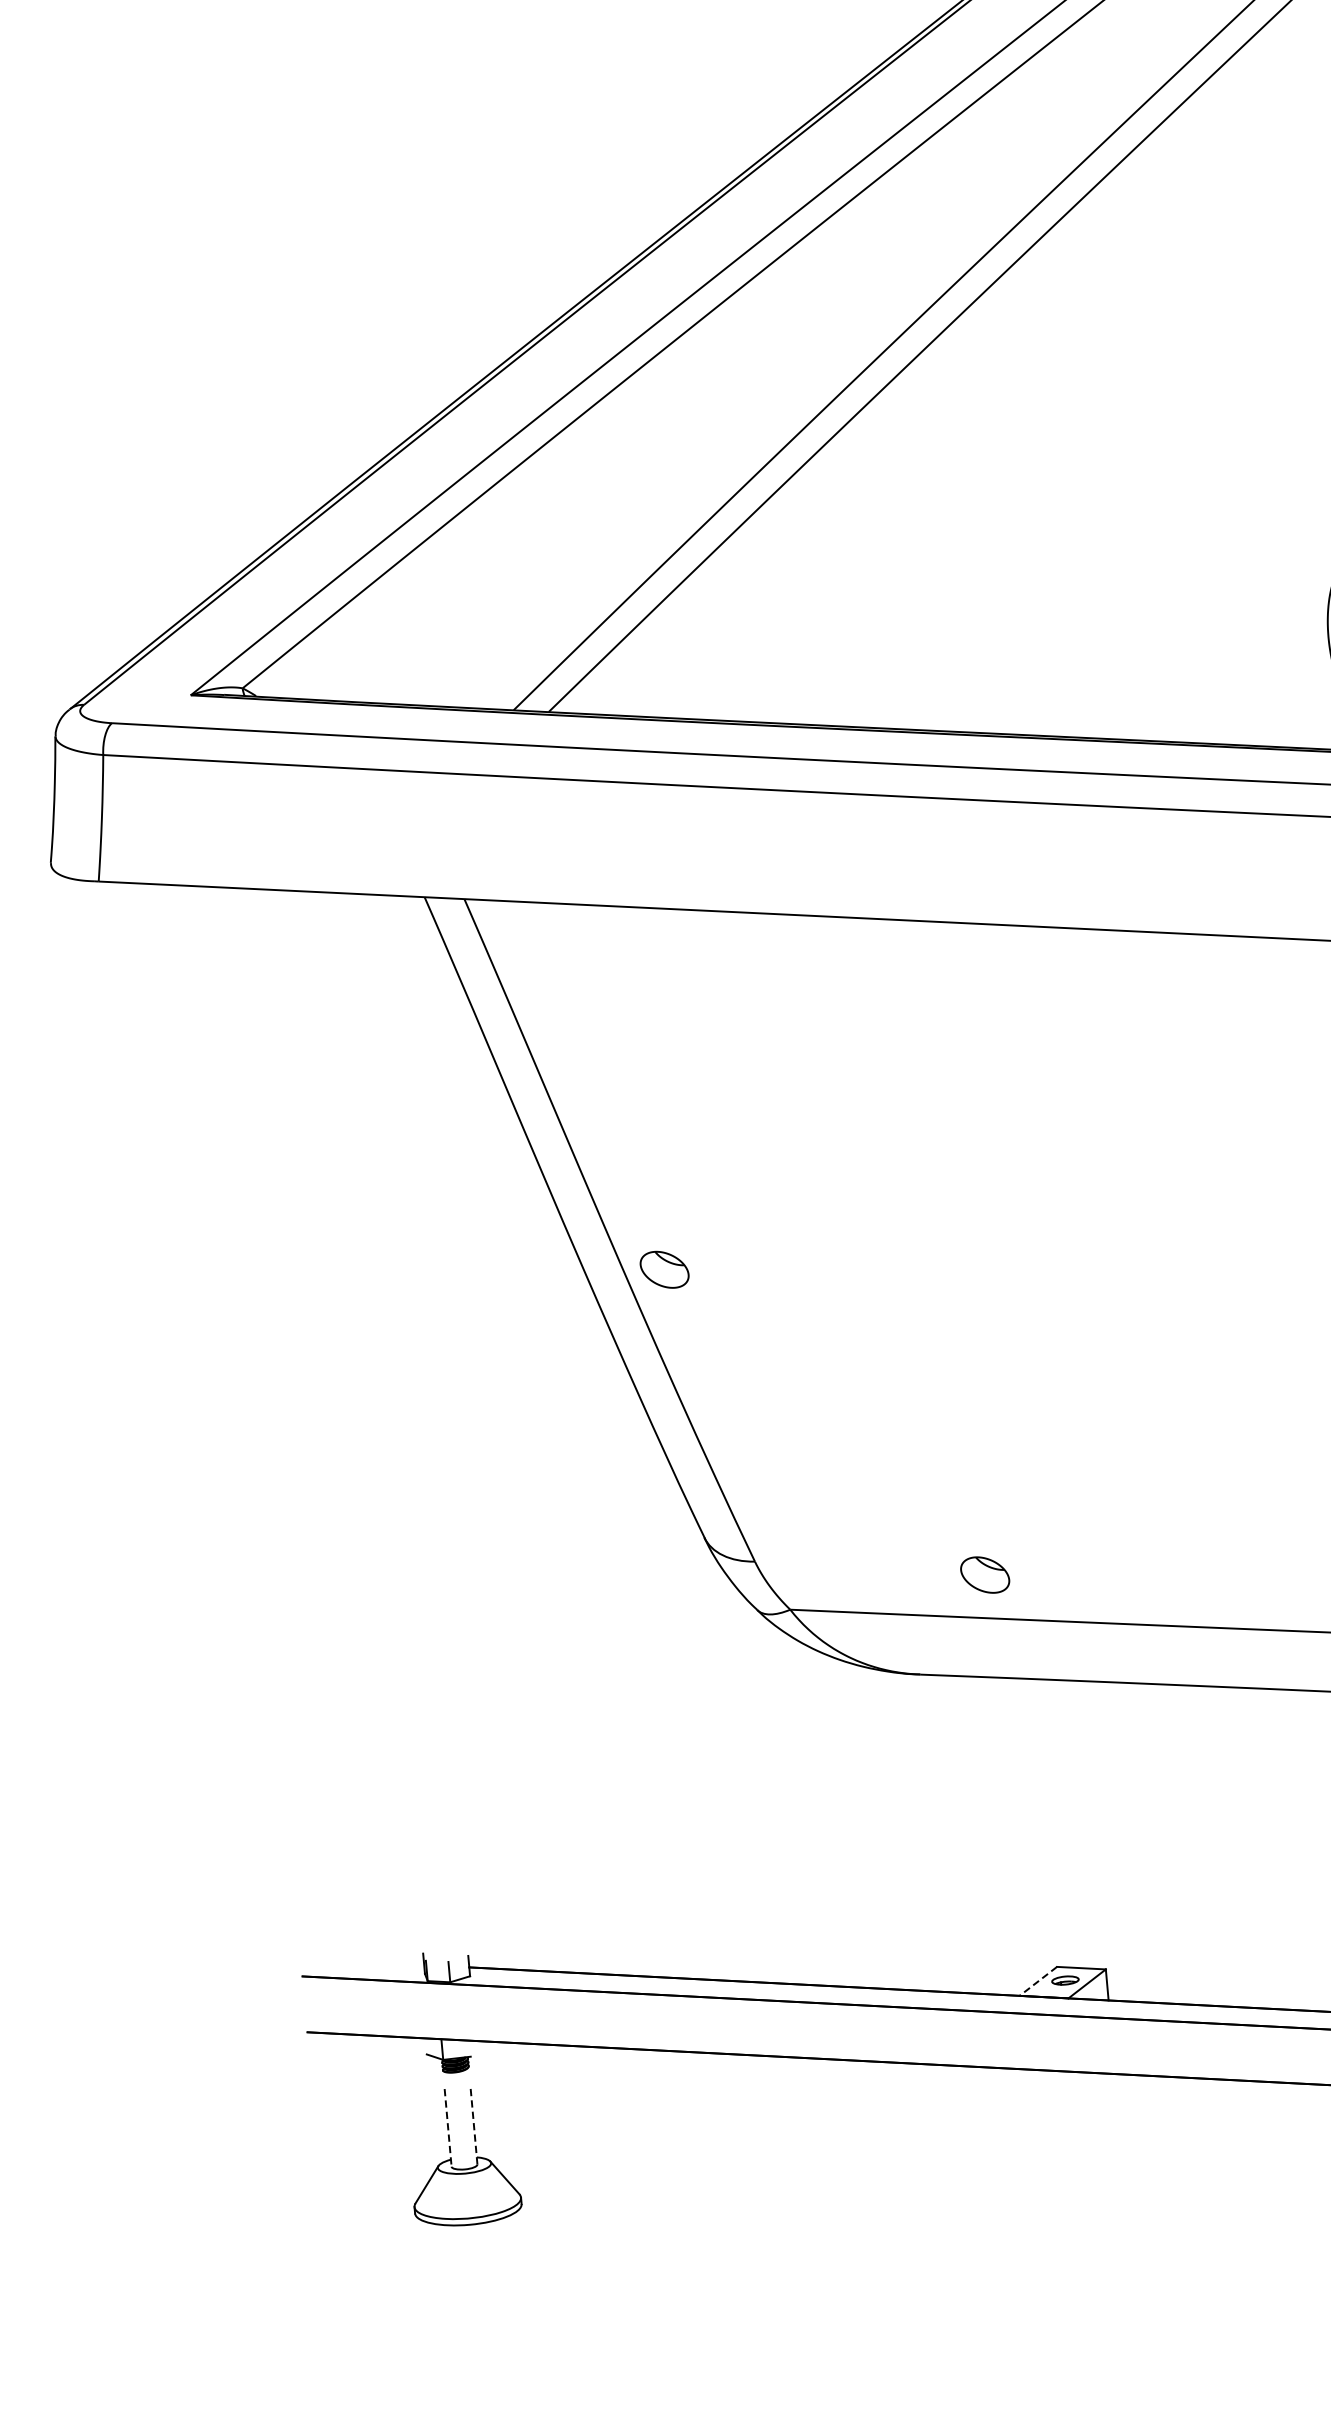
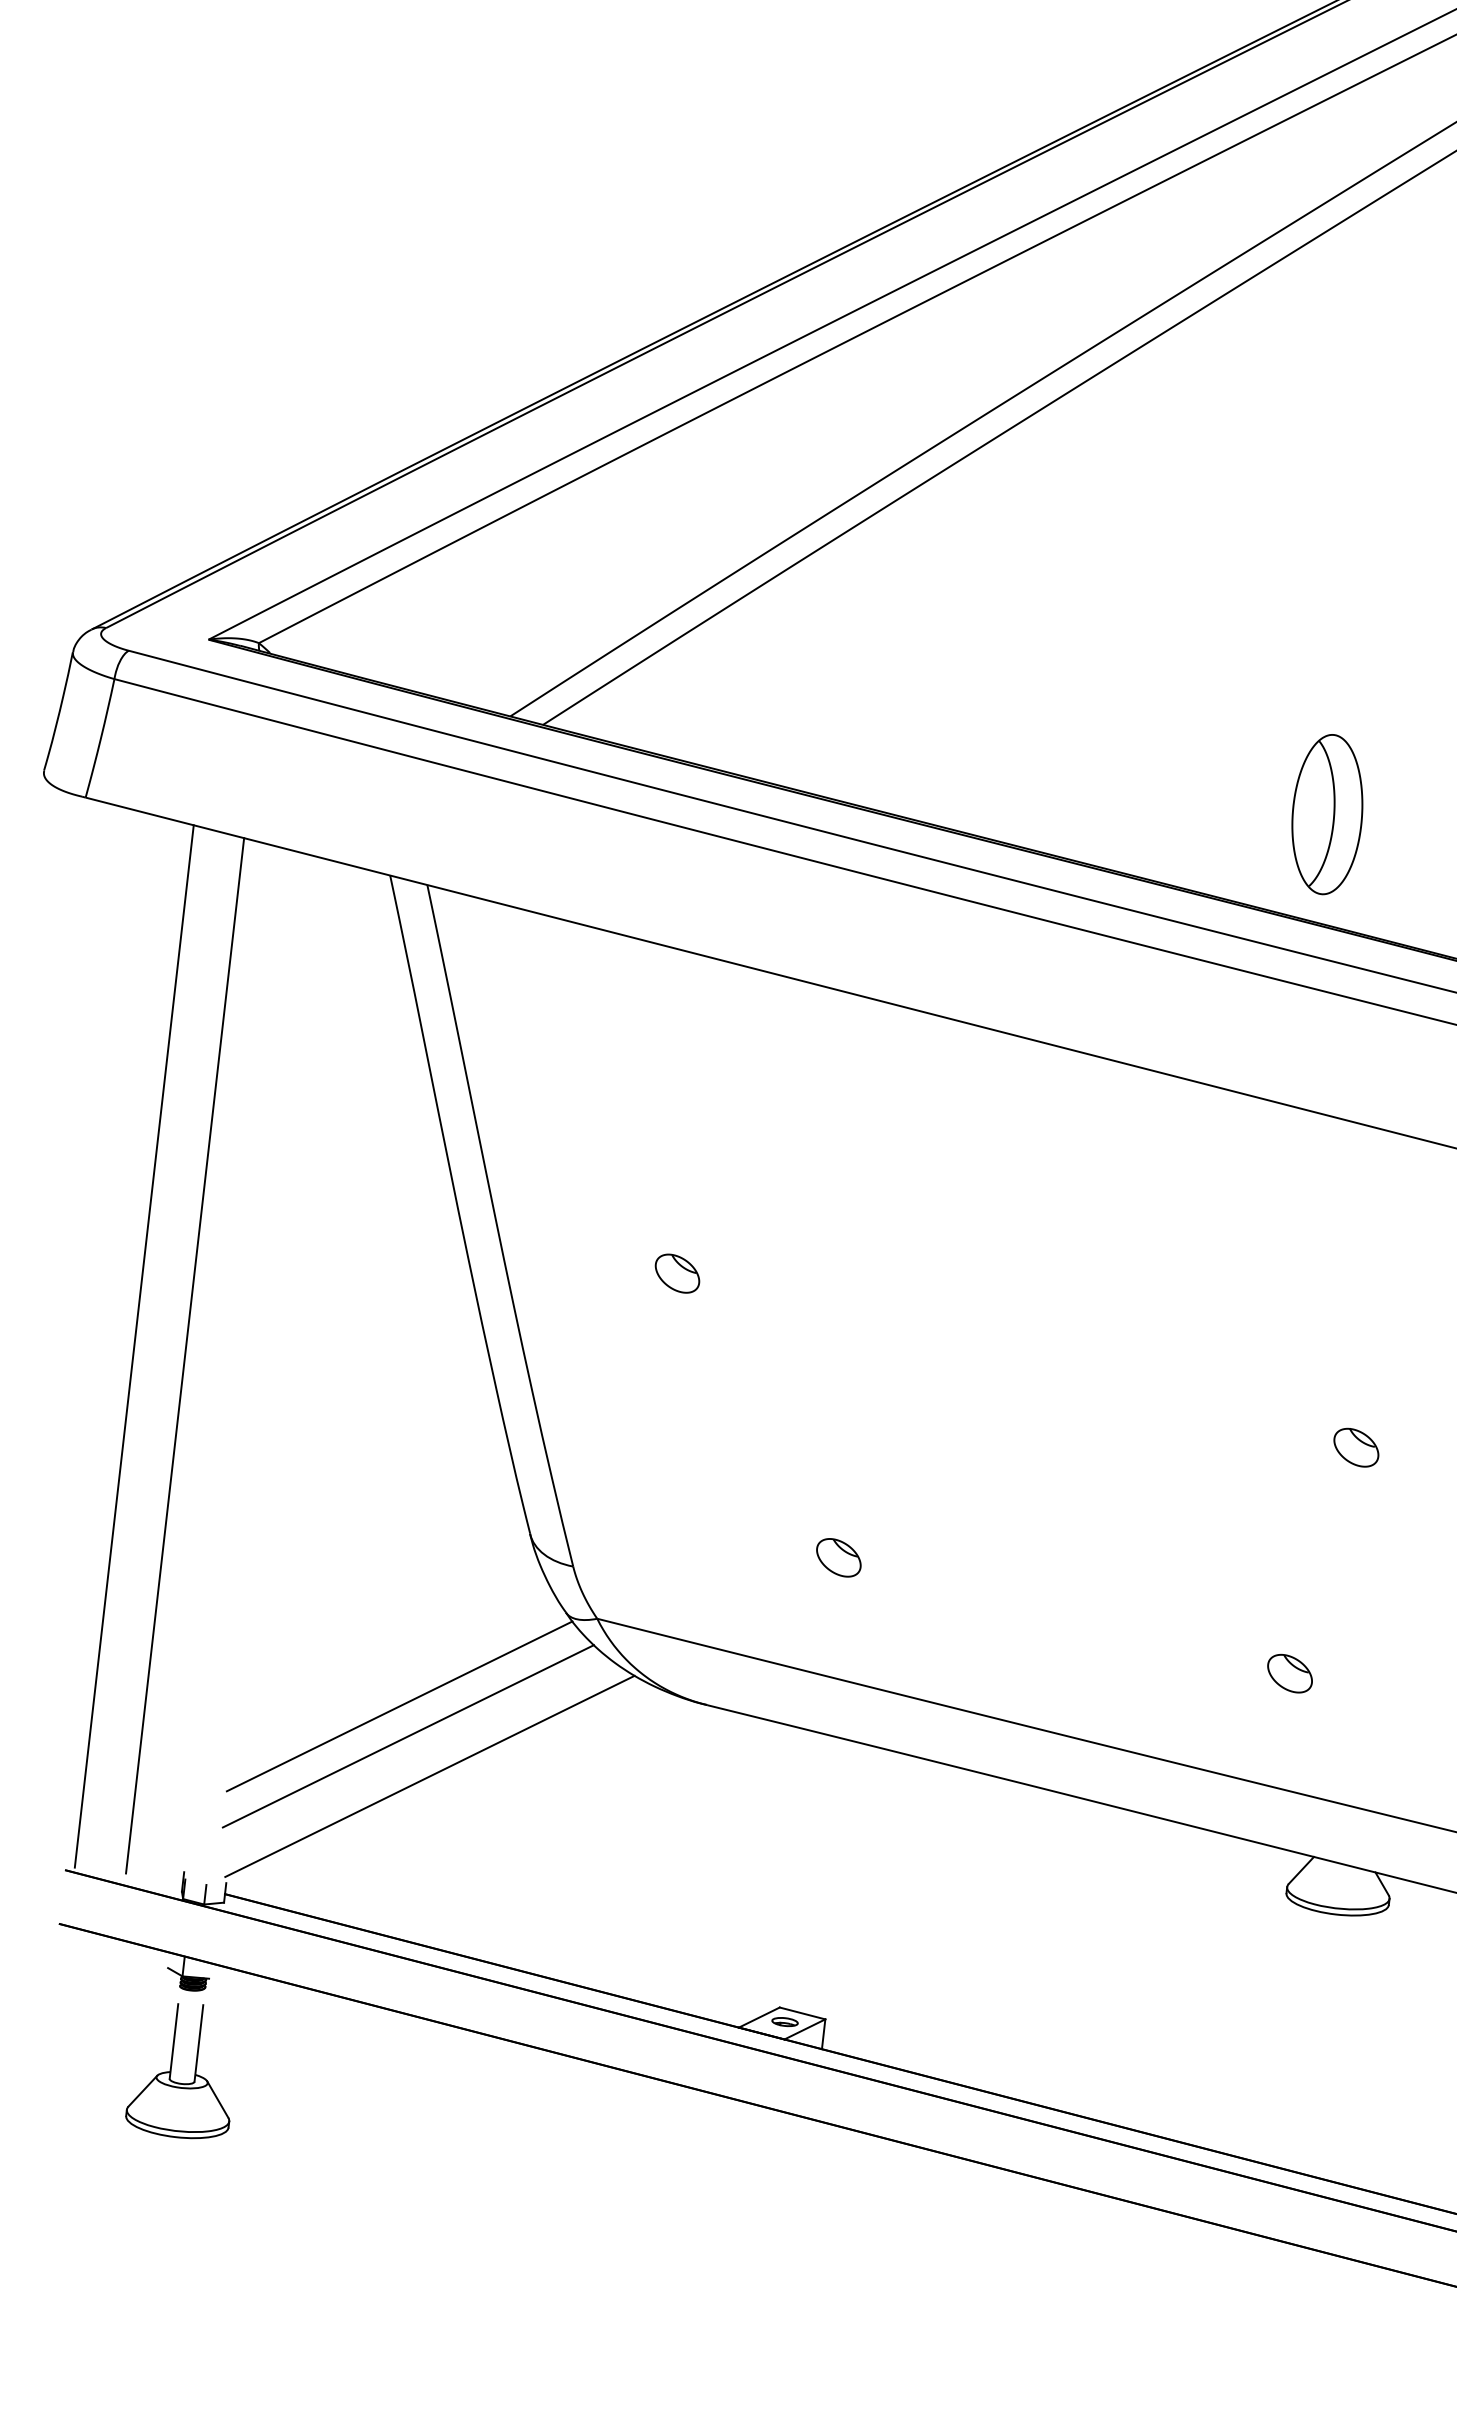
part: (664, 1269) -> (677, 1273), moved
line: (316, 1427) -> (185, 1355), added
line: (261, 1429) -> (133, 1346), added
part: (984, 1574) -> (838, 1557), moved
line: (607, 1740) -> (399, 1706), added
line: (621, 1769) -> (407, 1736), added
line: (652, 1804) -> (429, 1775), added
line: (1038, 1981) -> (759, 2017), dashed -> solid
line: (473, 2123) -> (198, 2042), dashed -> solid
line: (447, 2127) -> (173, 2041), dashed -> solid

